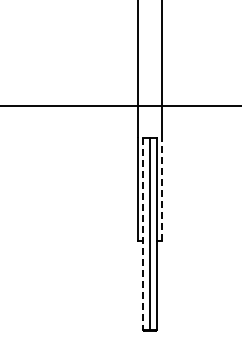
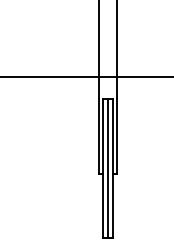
line: (162, 189) -> (116, 136), dashed -> solid
line: (143, 234) -> (103, 168), dashed -> solid

